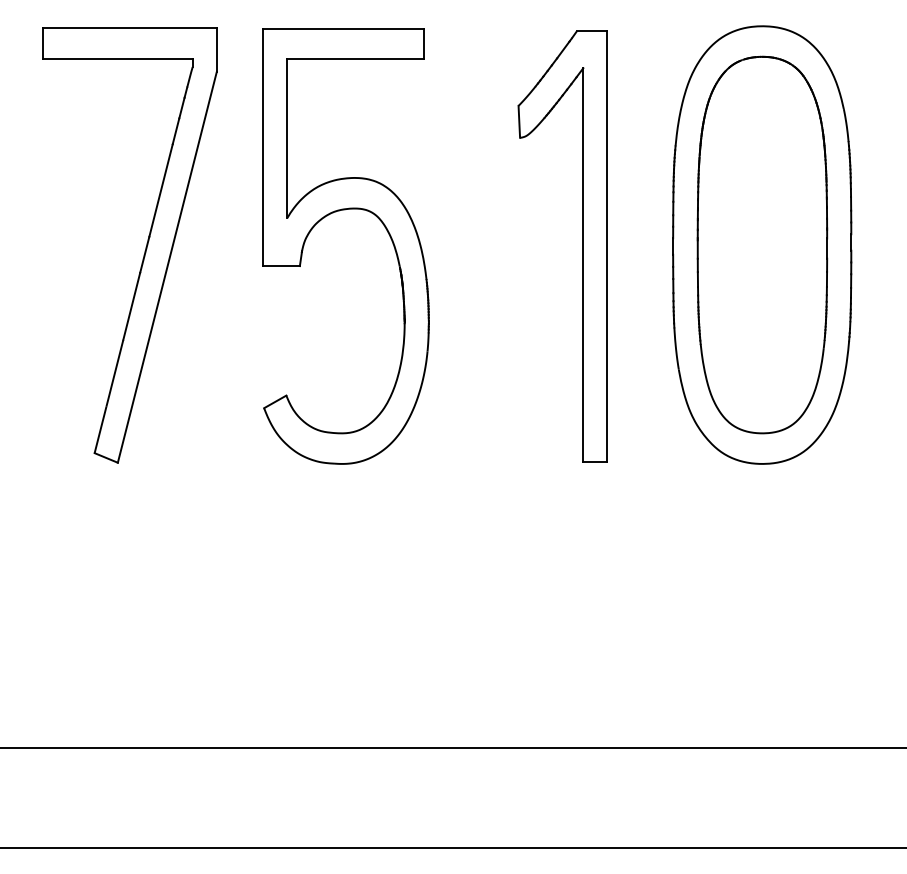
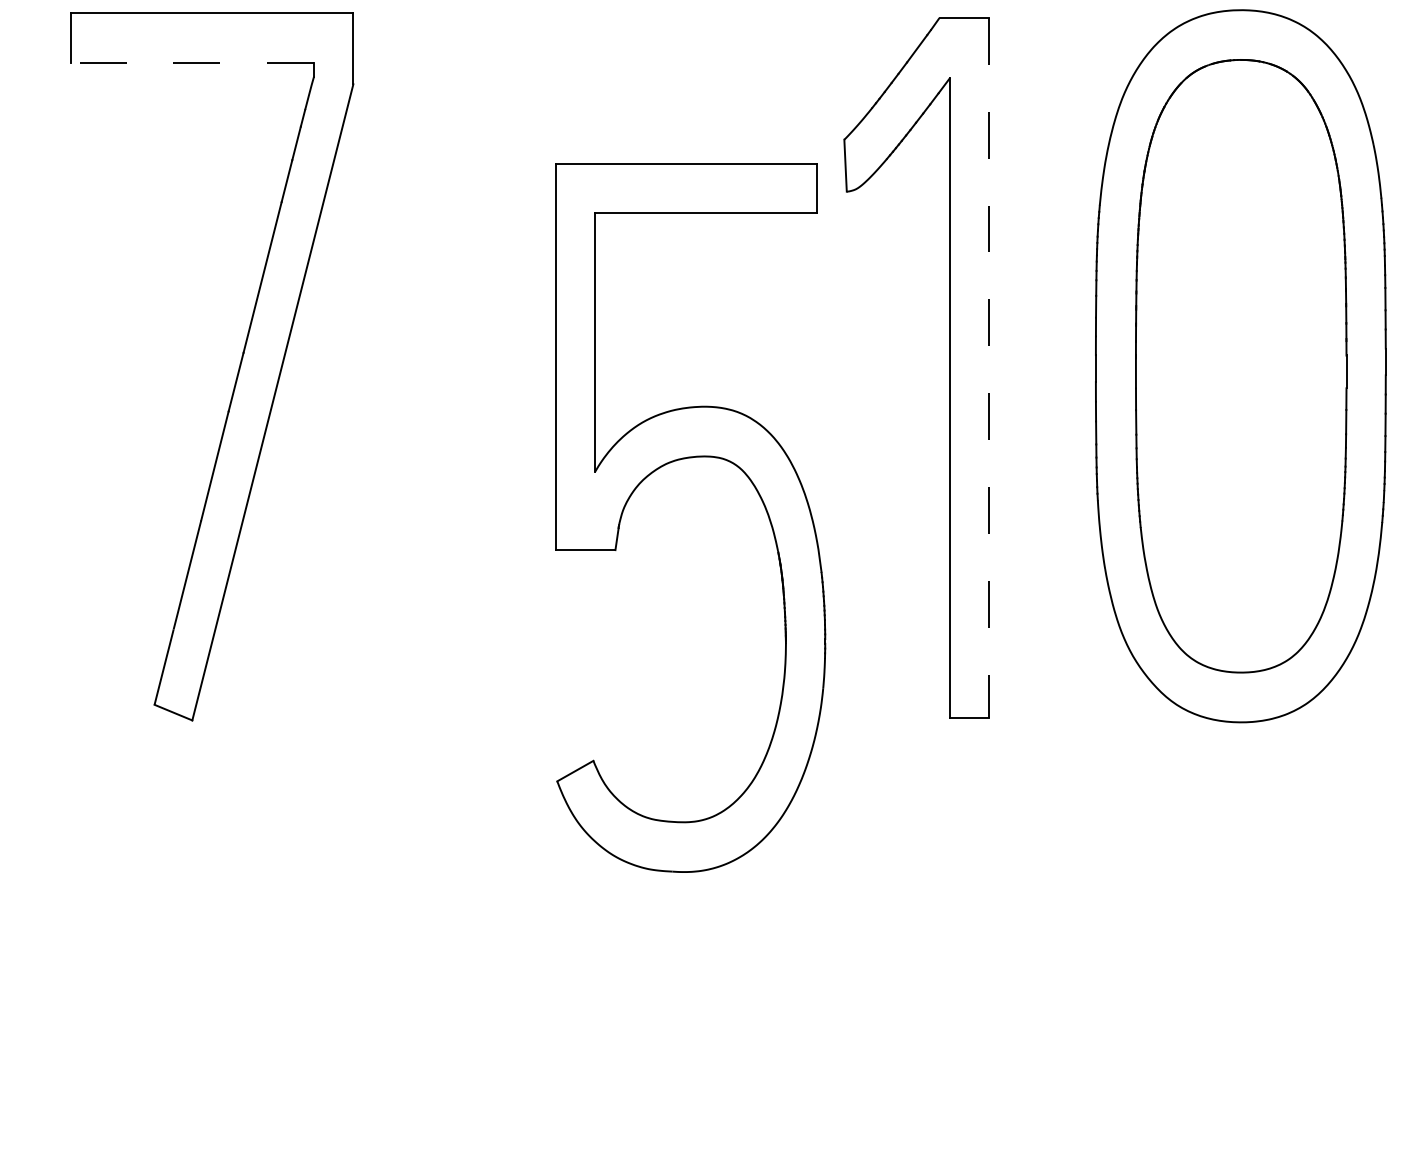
line: (117, 58) -> (191, 62), solid -> dashed
part: (329, 215) -> (663, 467), moved
line: (607, 246) -> (989, 368), solid -> dashed

